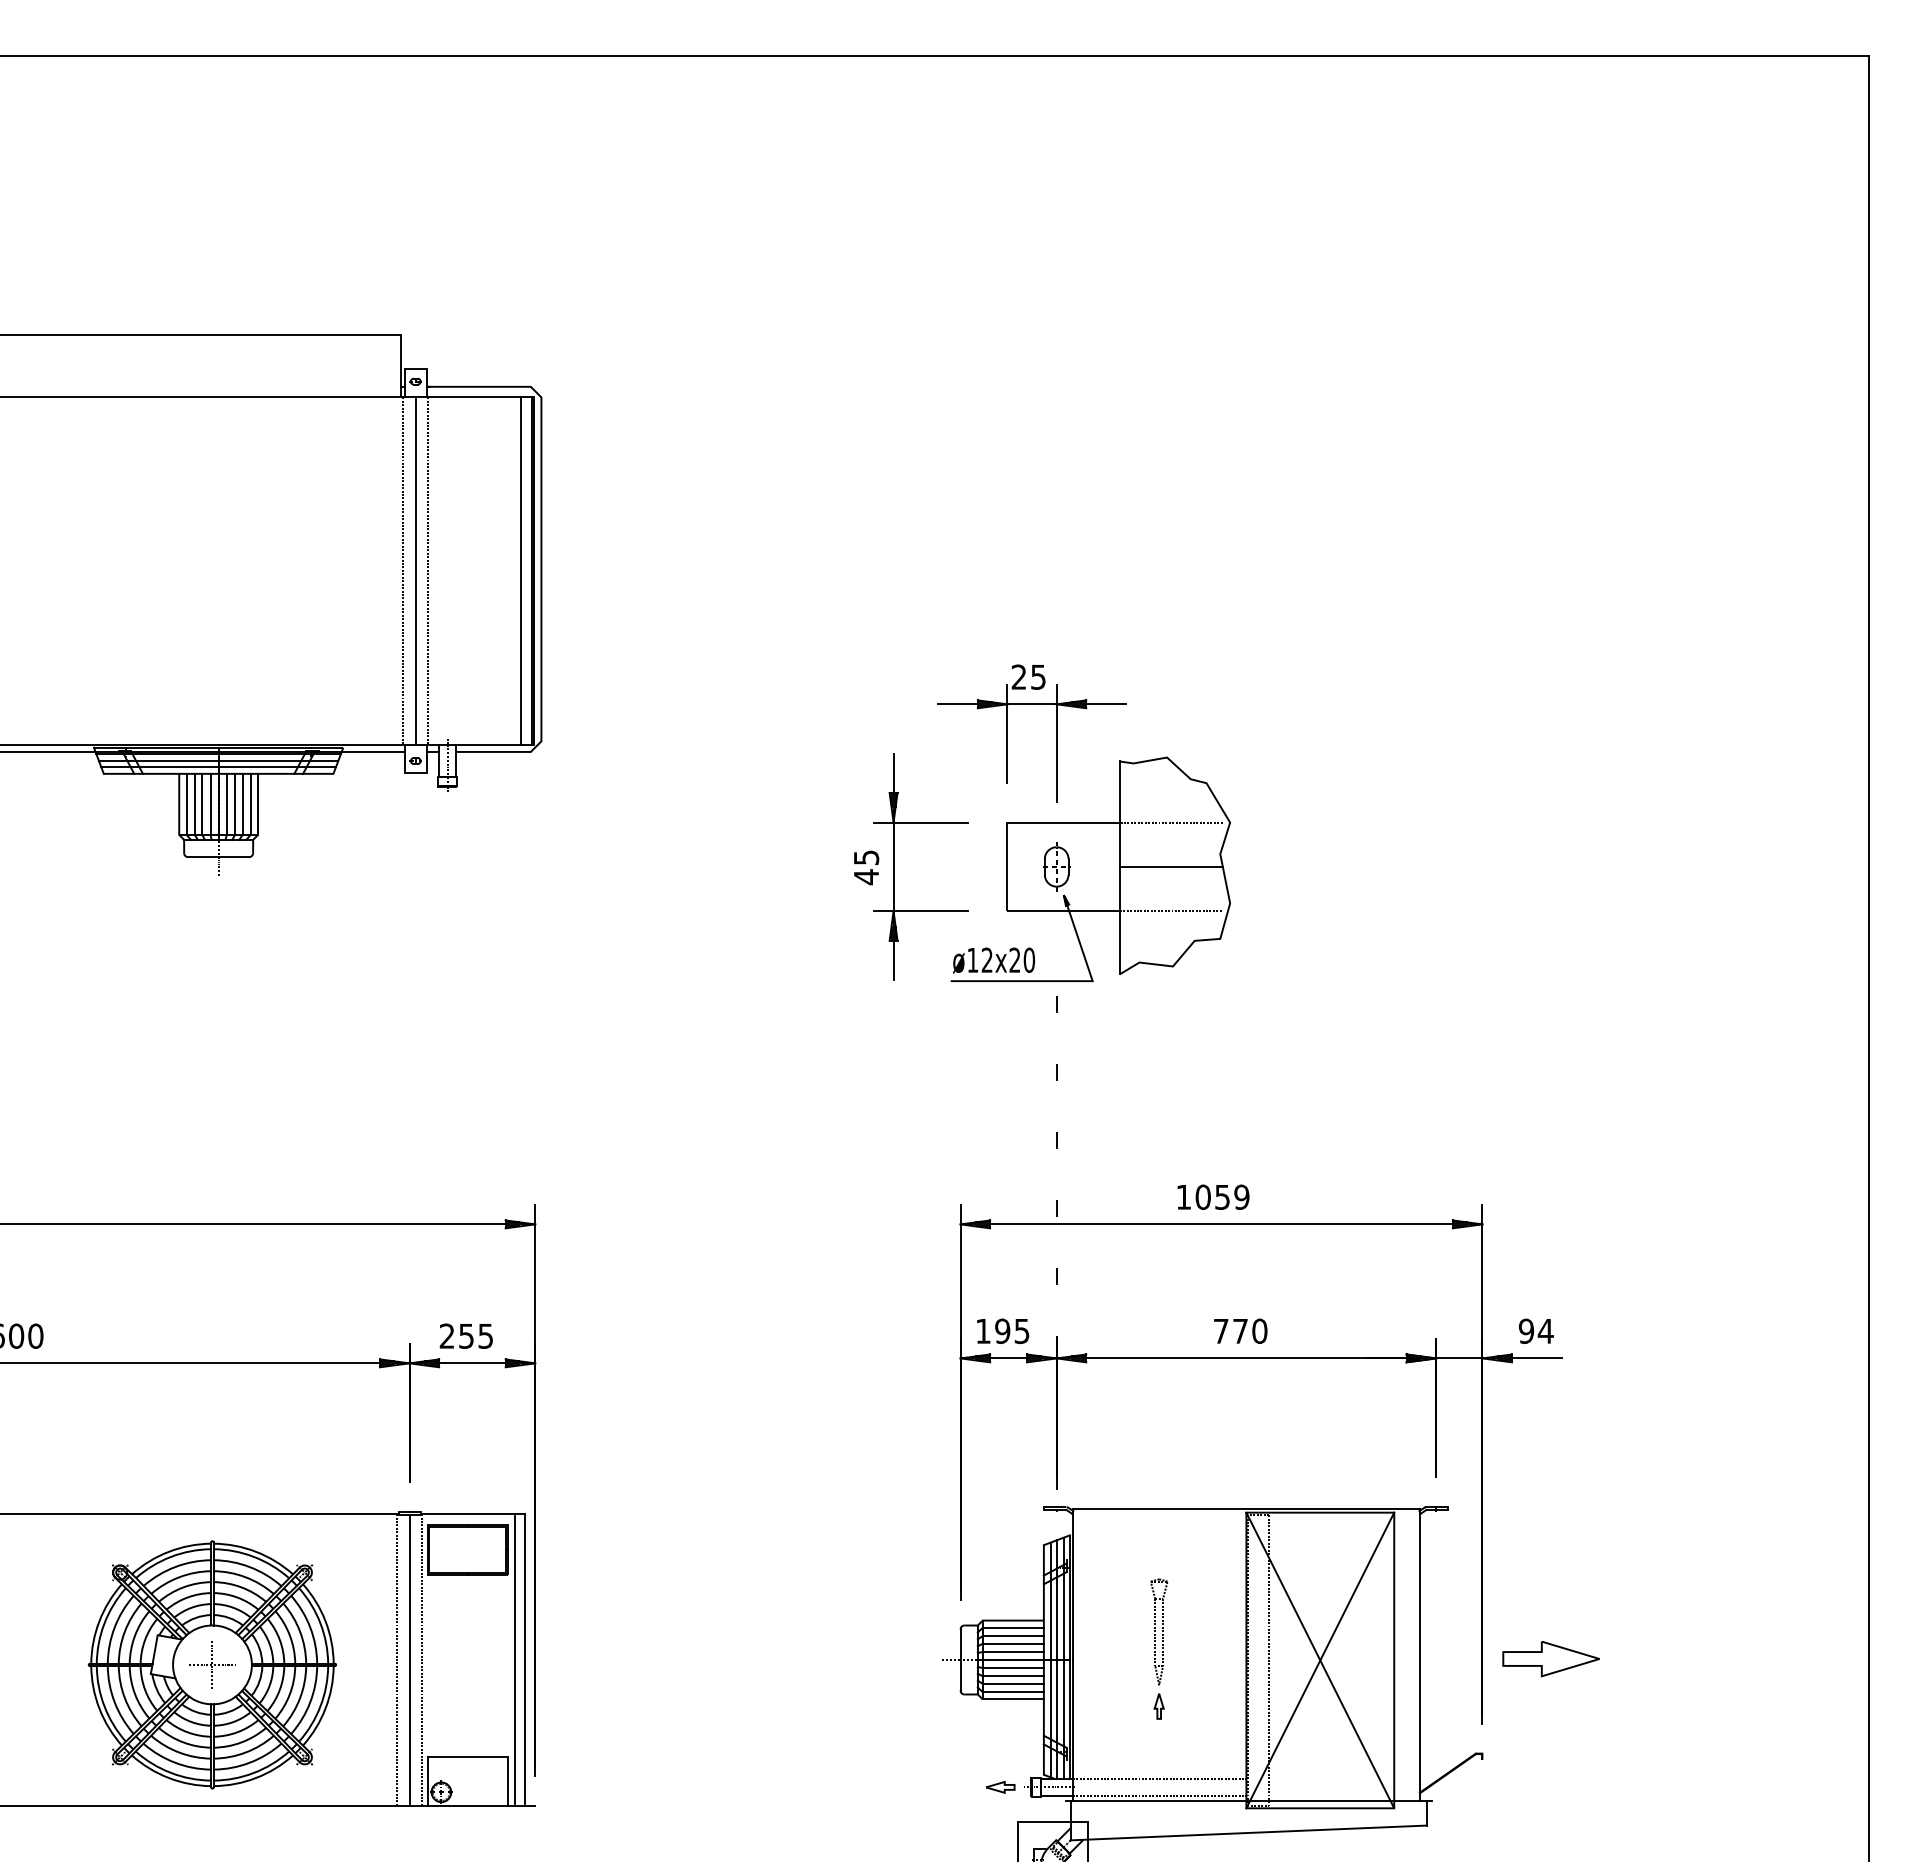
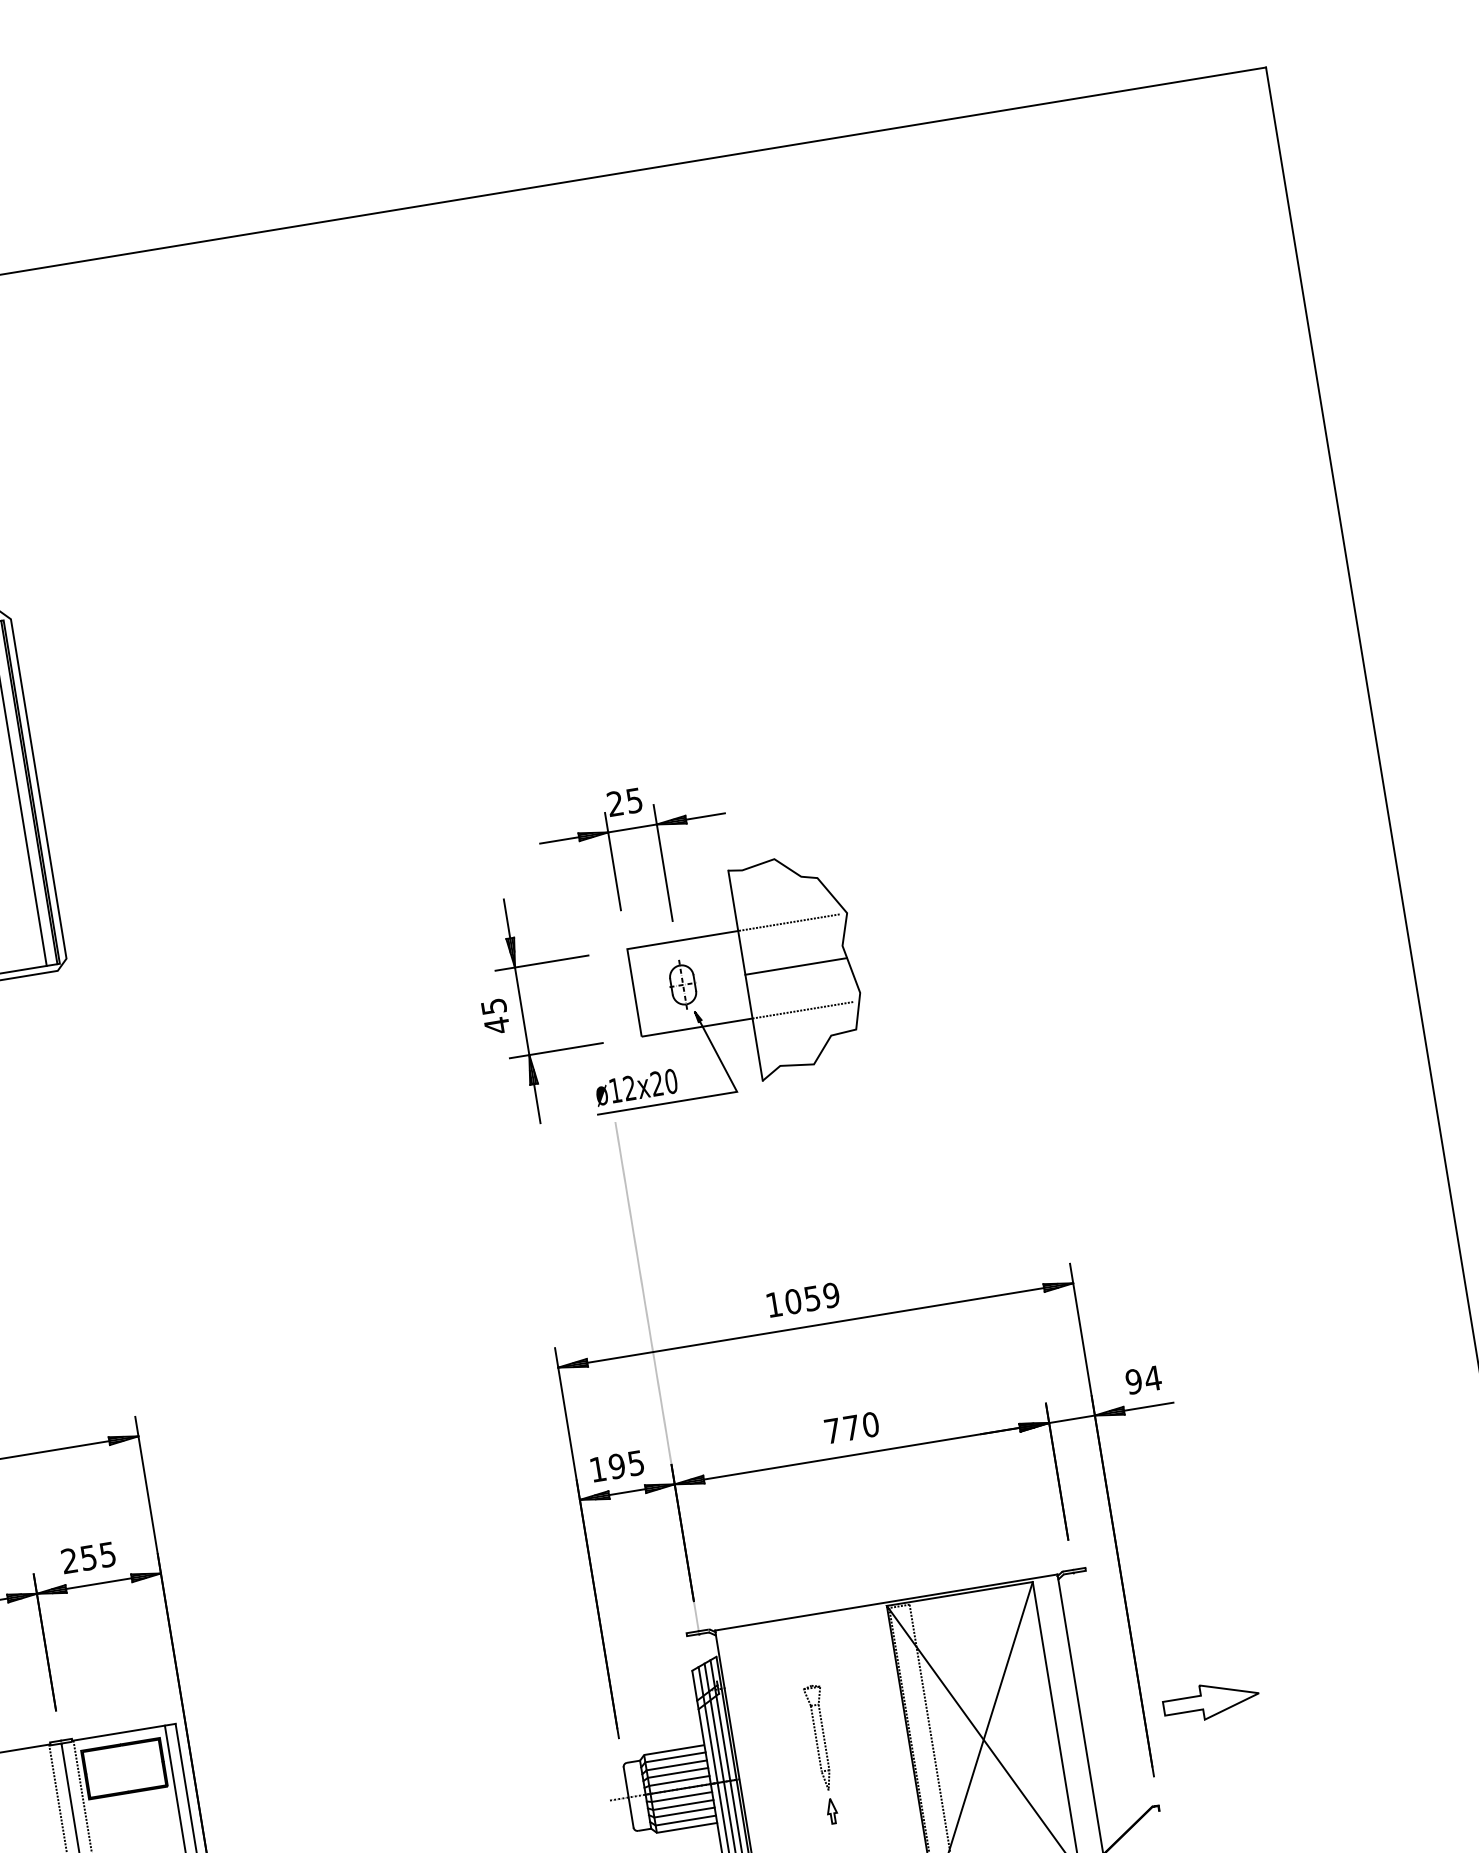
part: (1042, 822) -> (661, 943), moved

